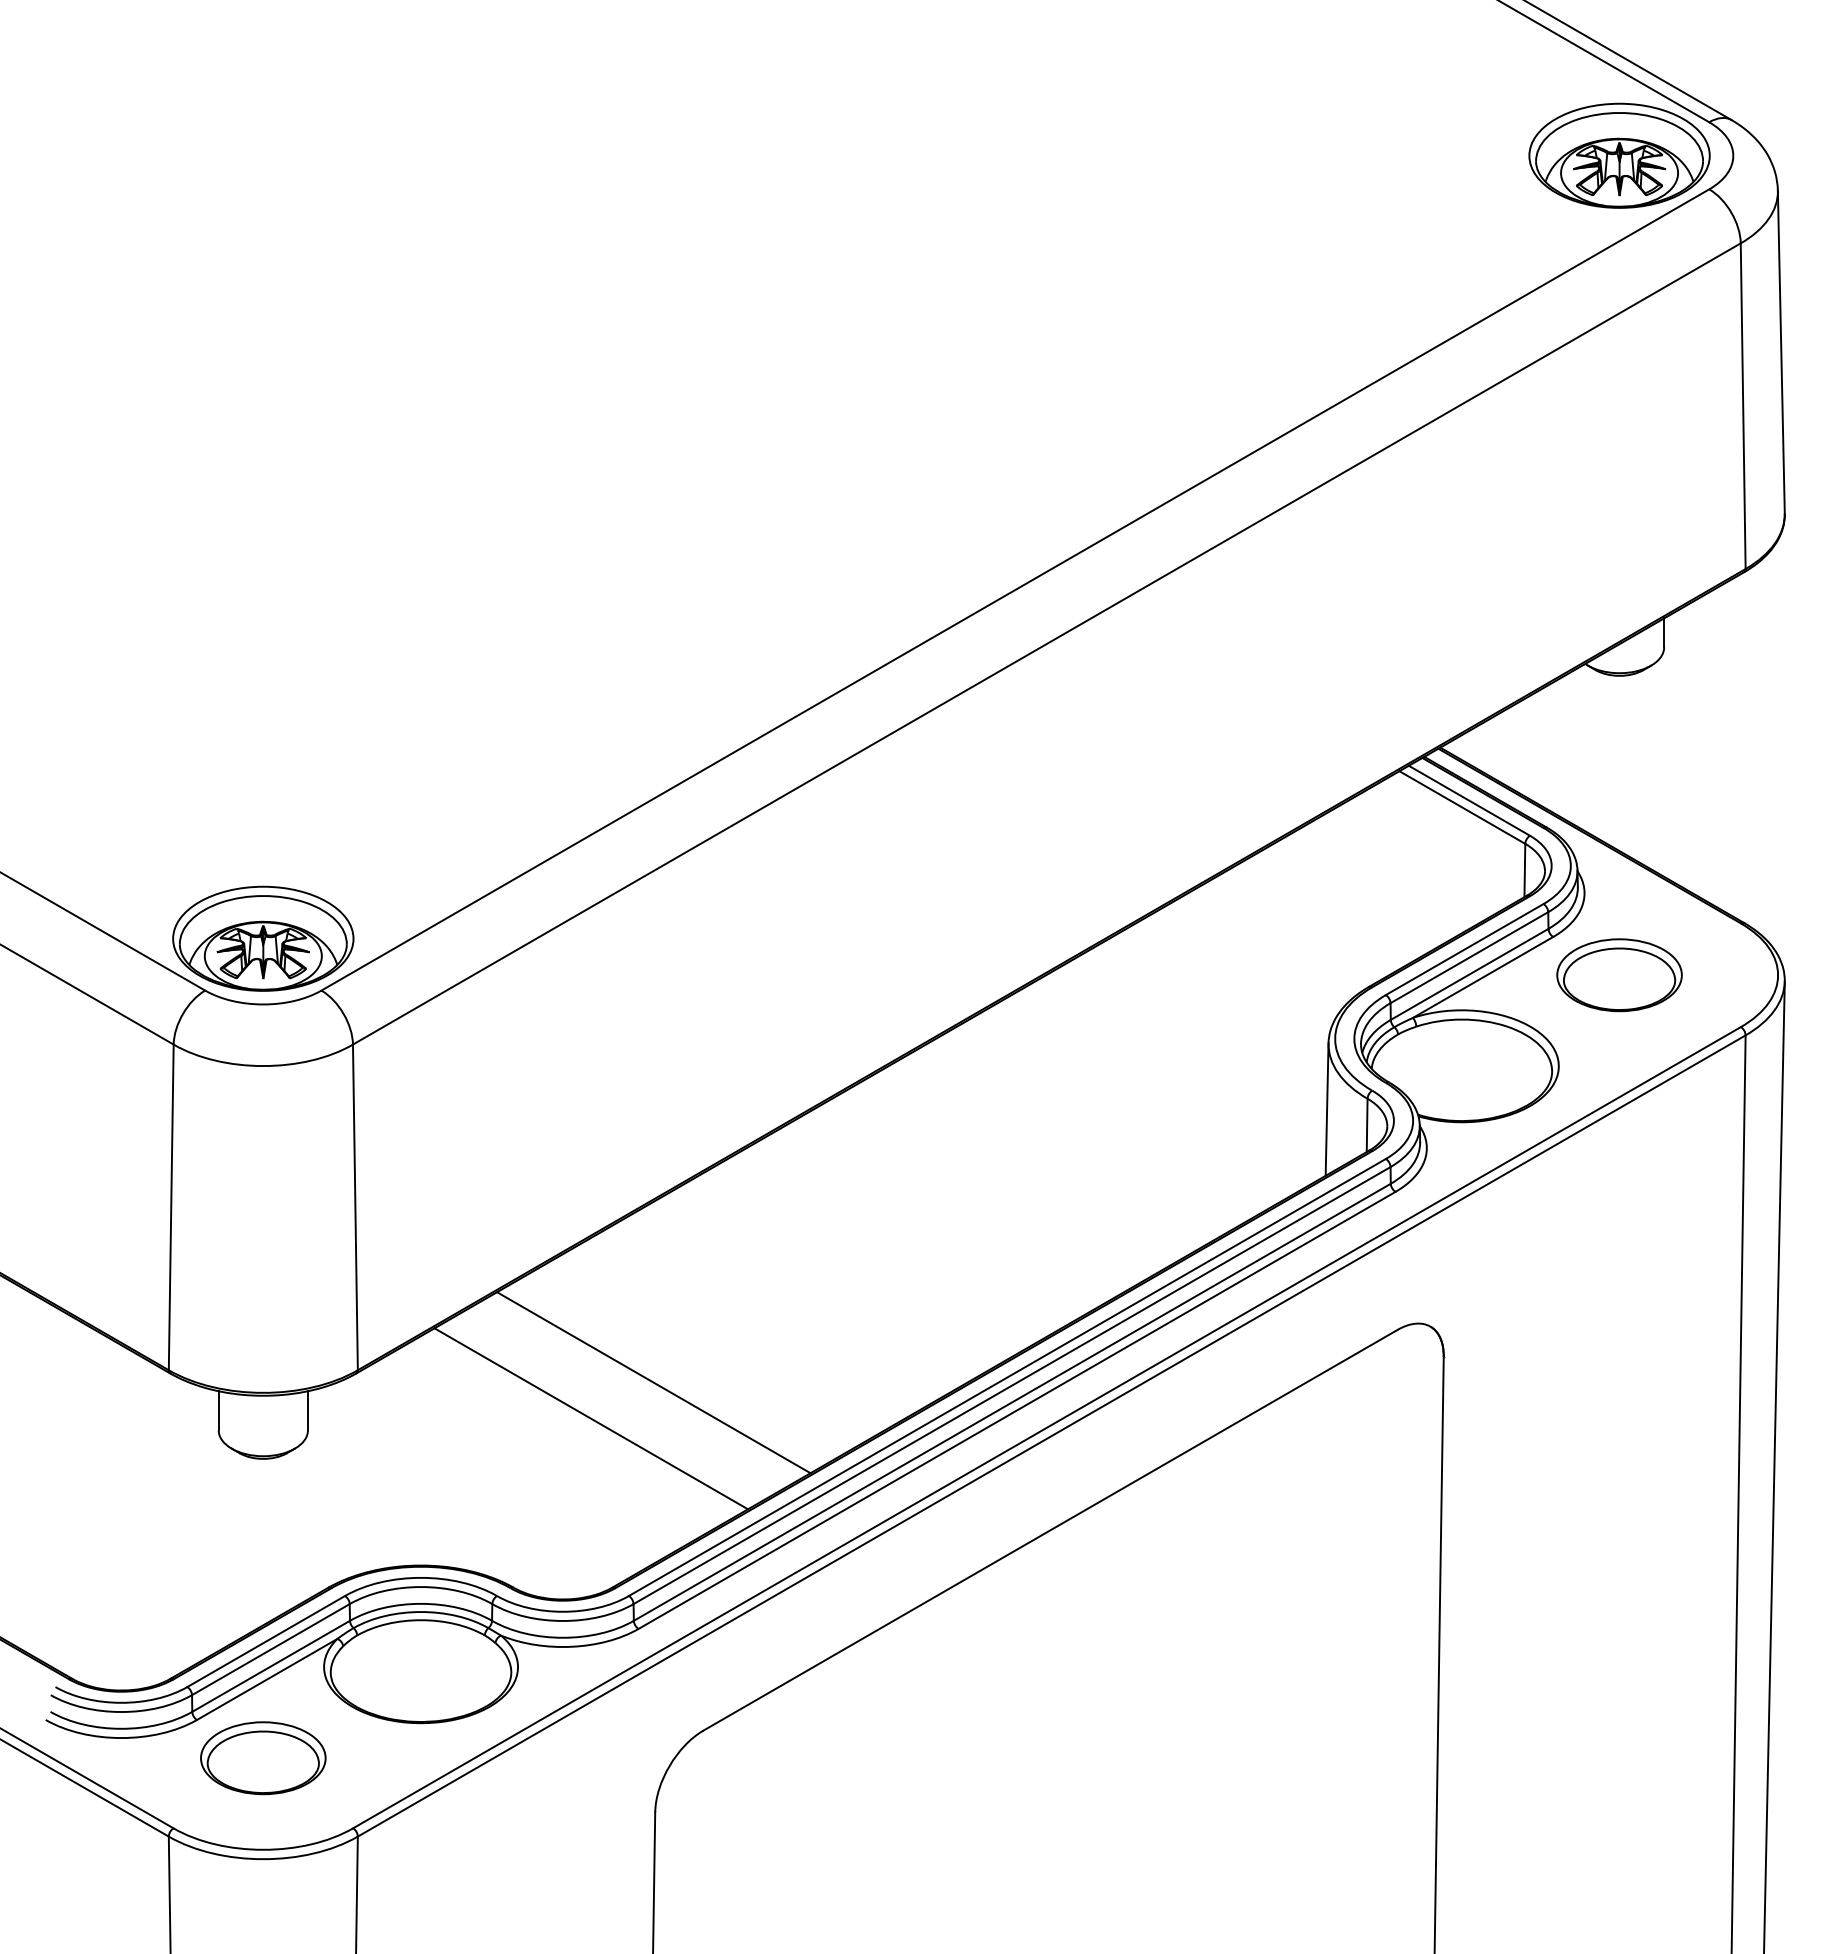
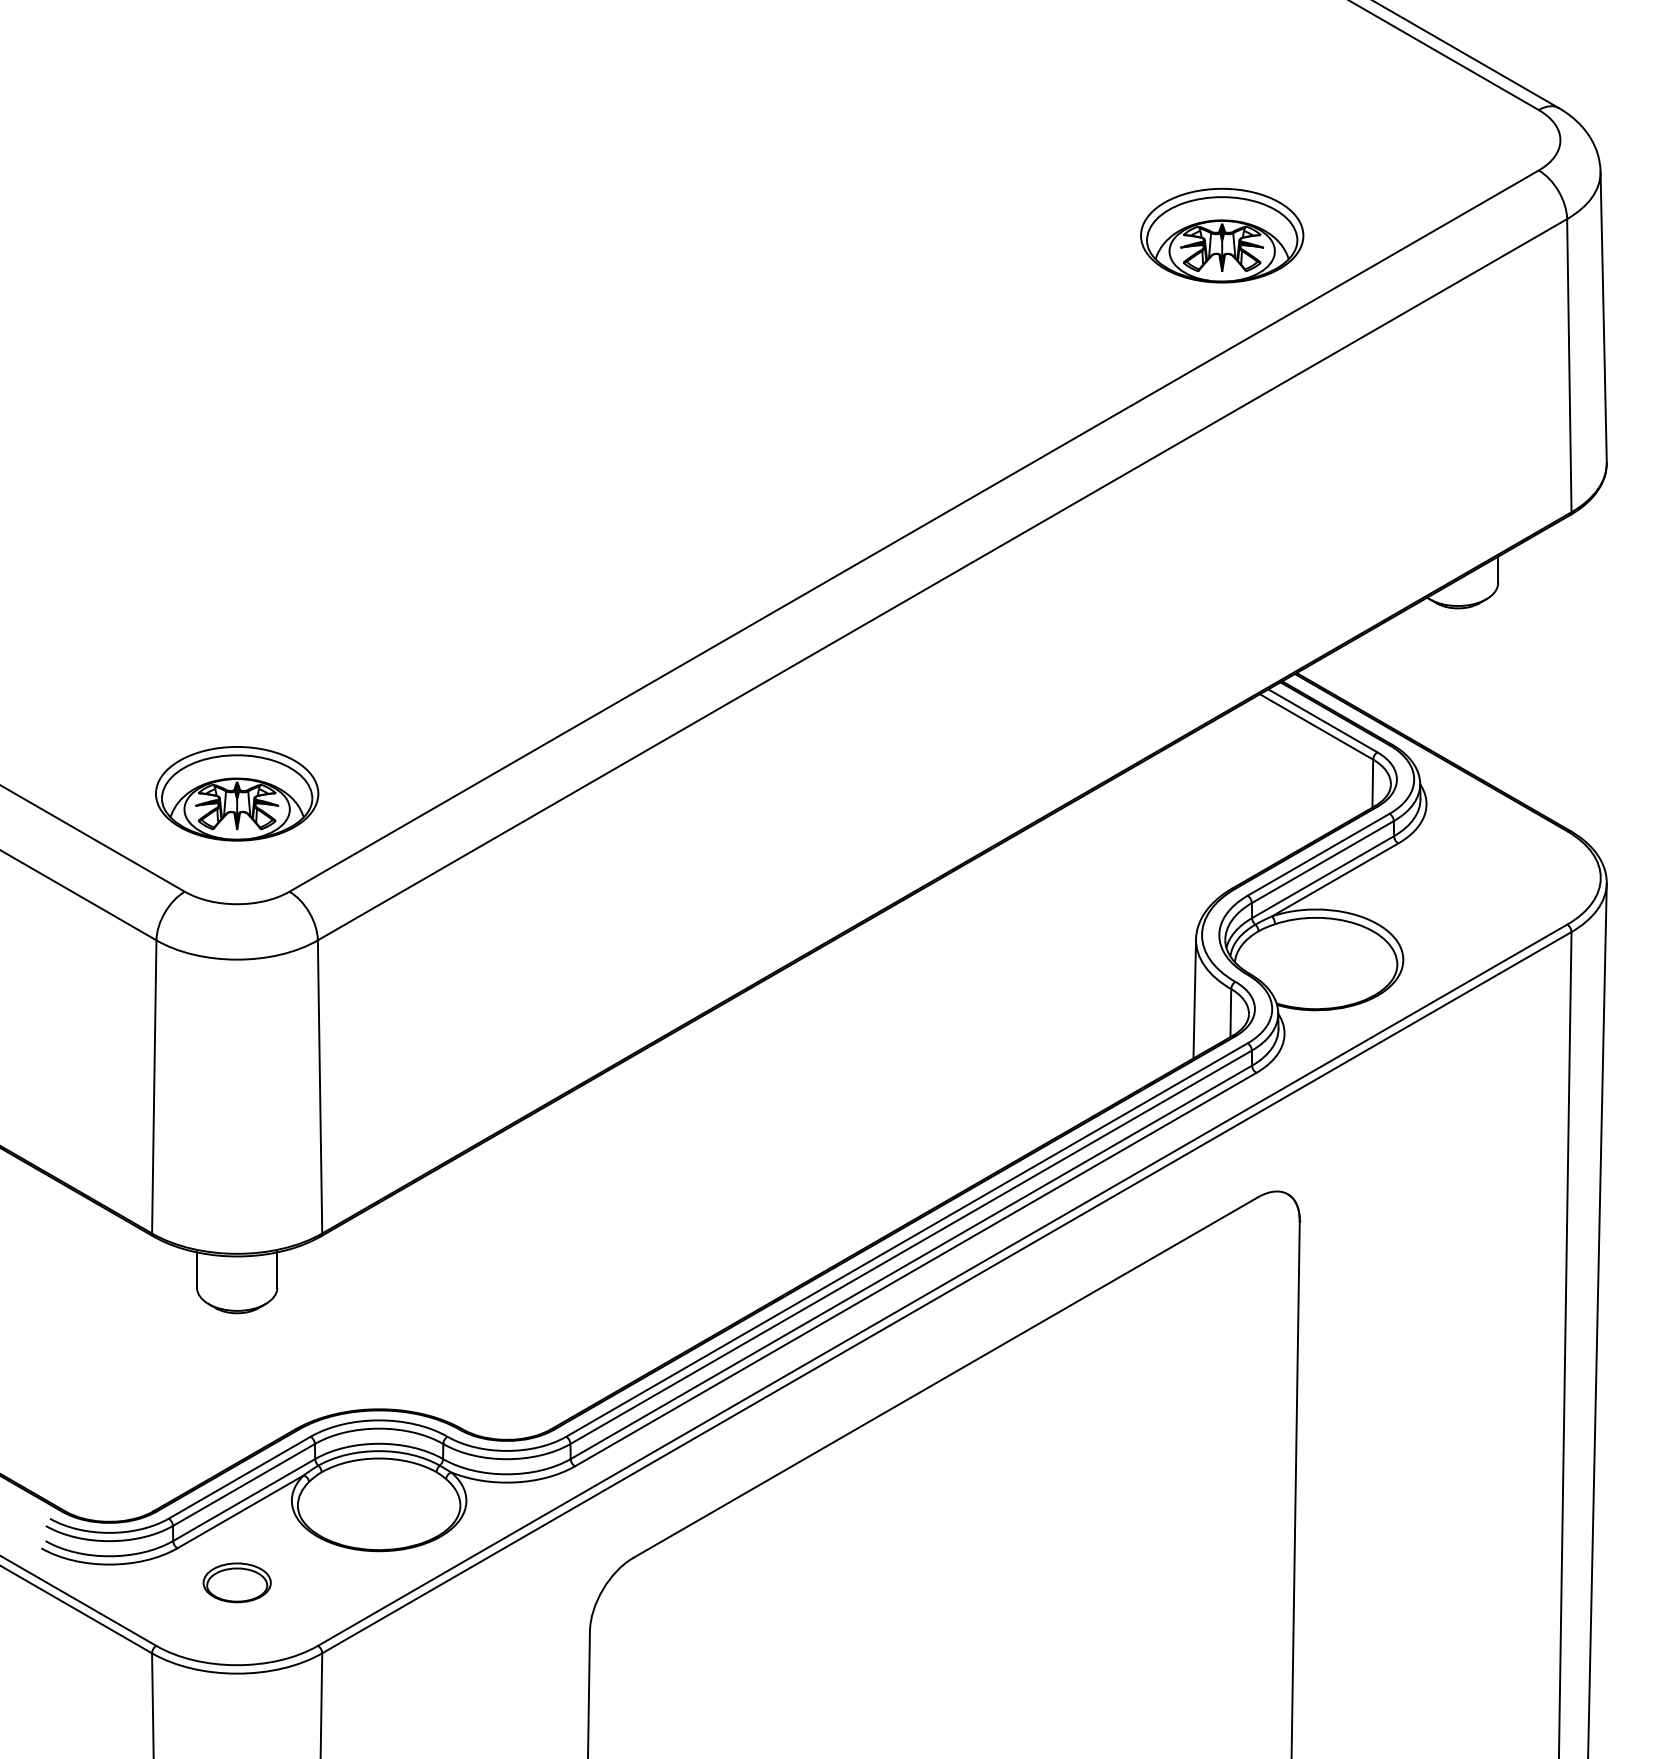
part: (1619, 155) -> (1222, 235), moved
part: (263, 938) -> (237, 793), moved
part: (1619, 975) -> (1457, 878), removed
line: (653, 1382) -> (588, 1244), removed
line: (591, 1418) -> (532, 1276), removed
part: (263, 1758) -> (237, 1583), size x0.6

